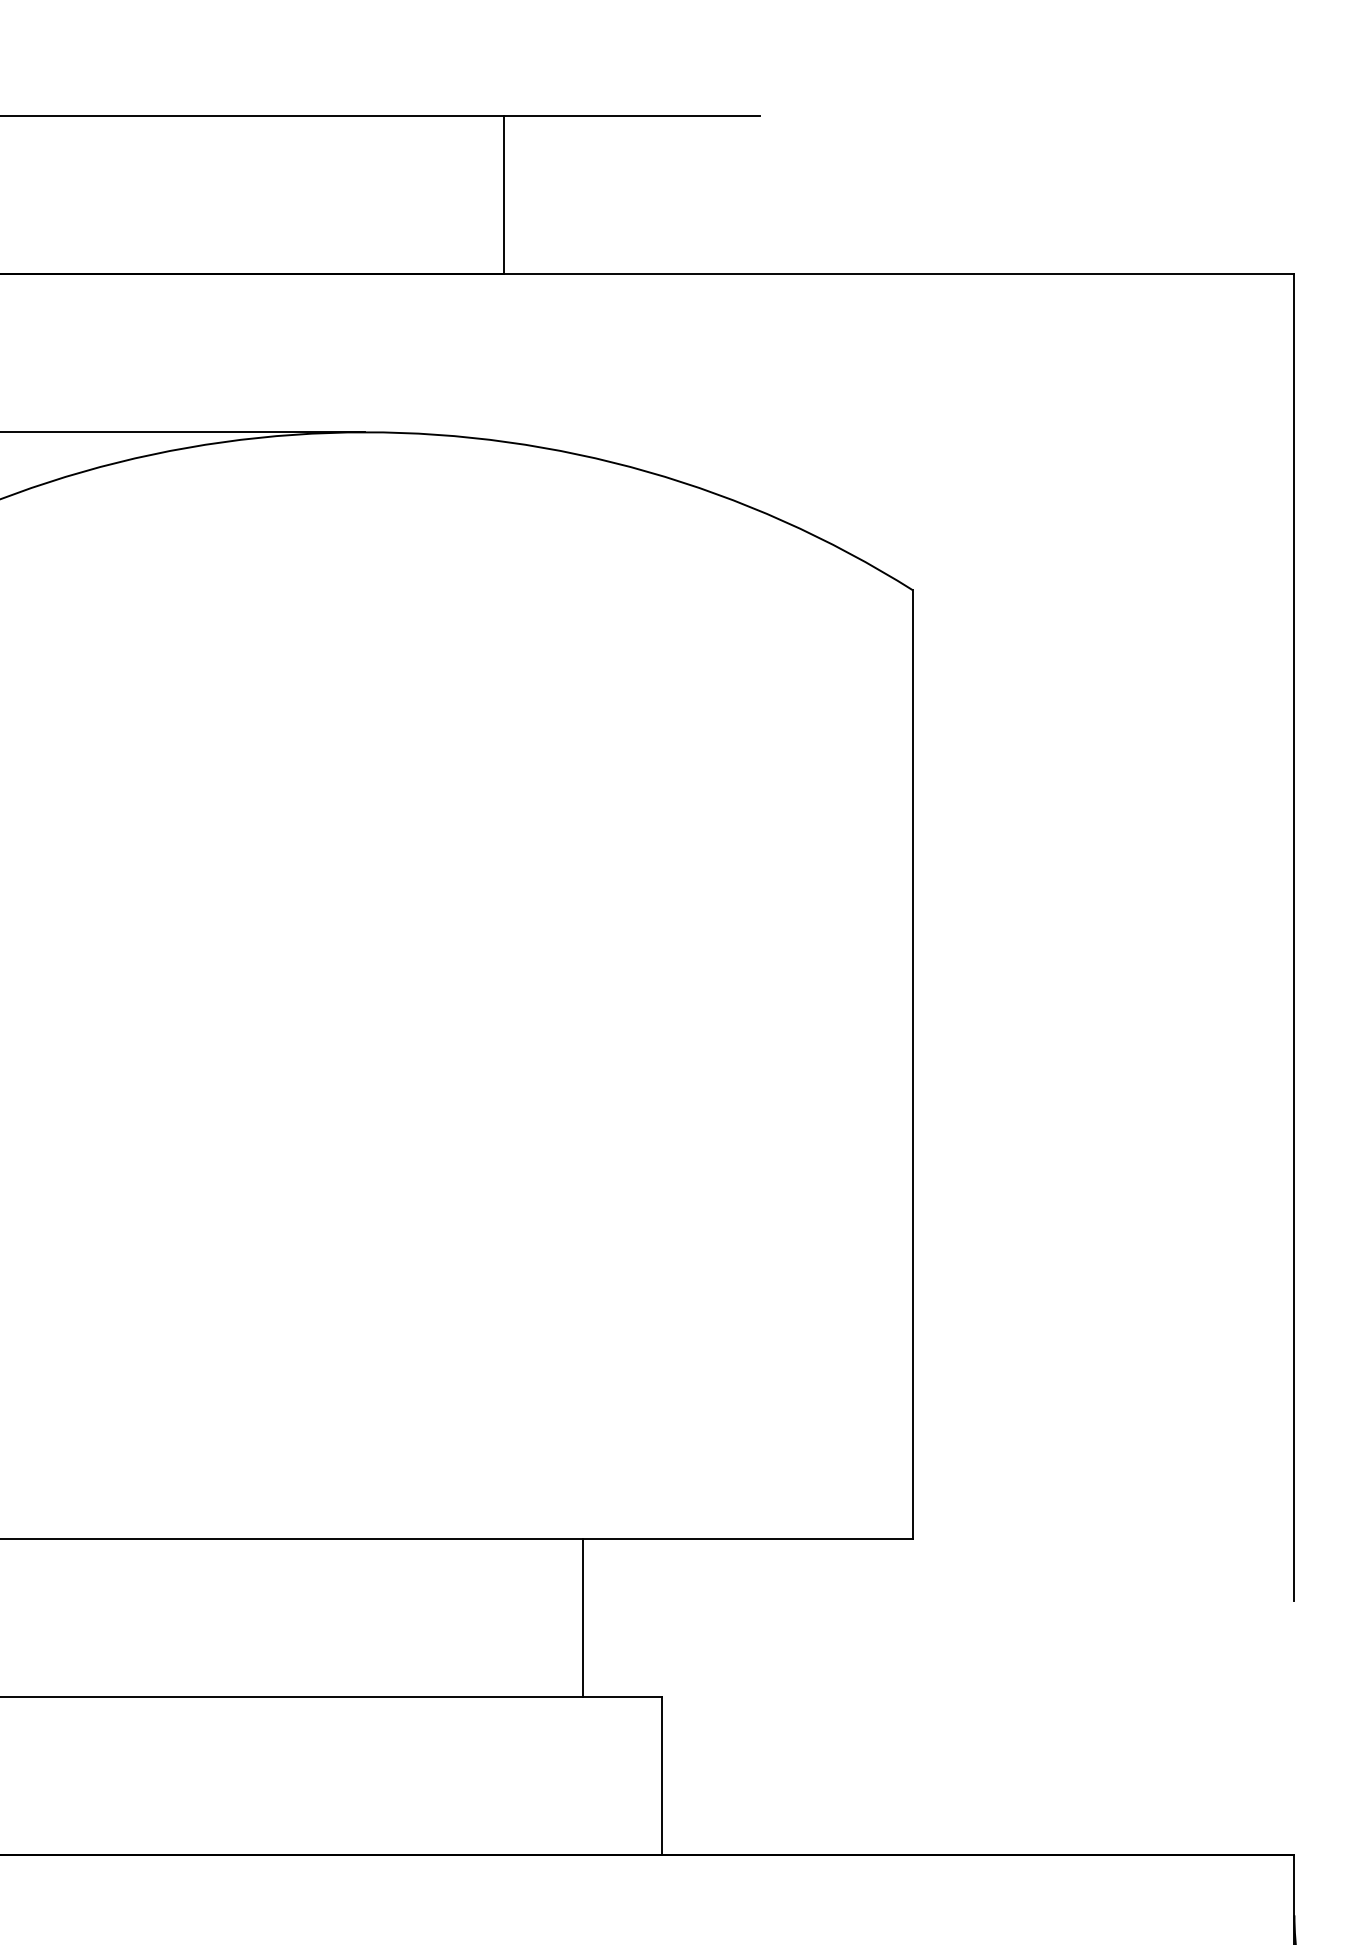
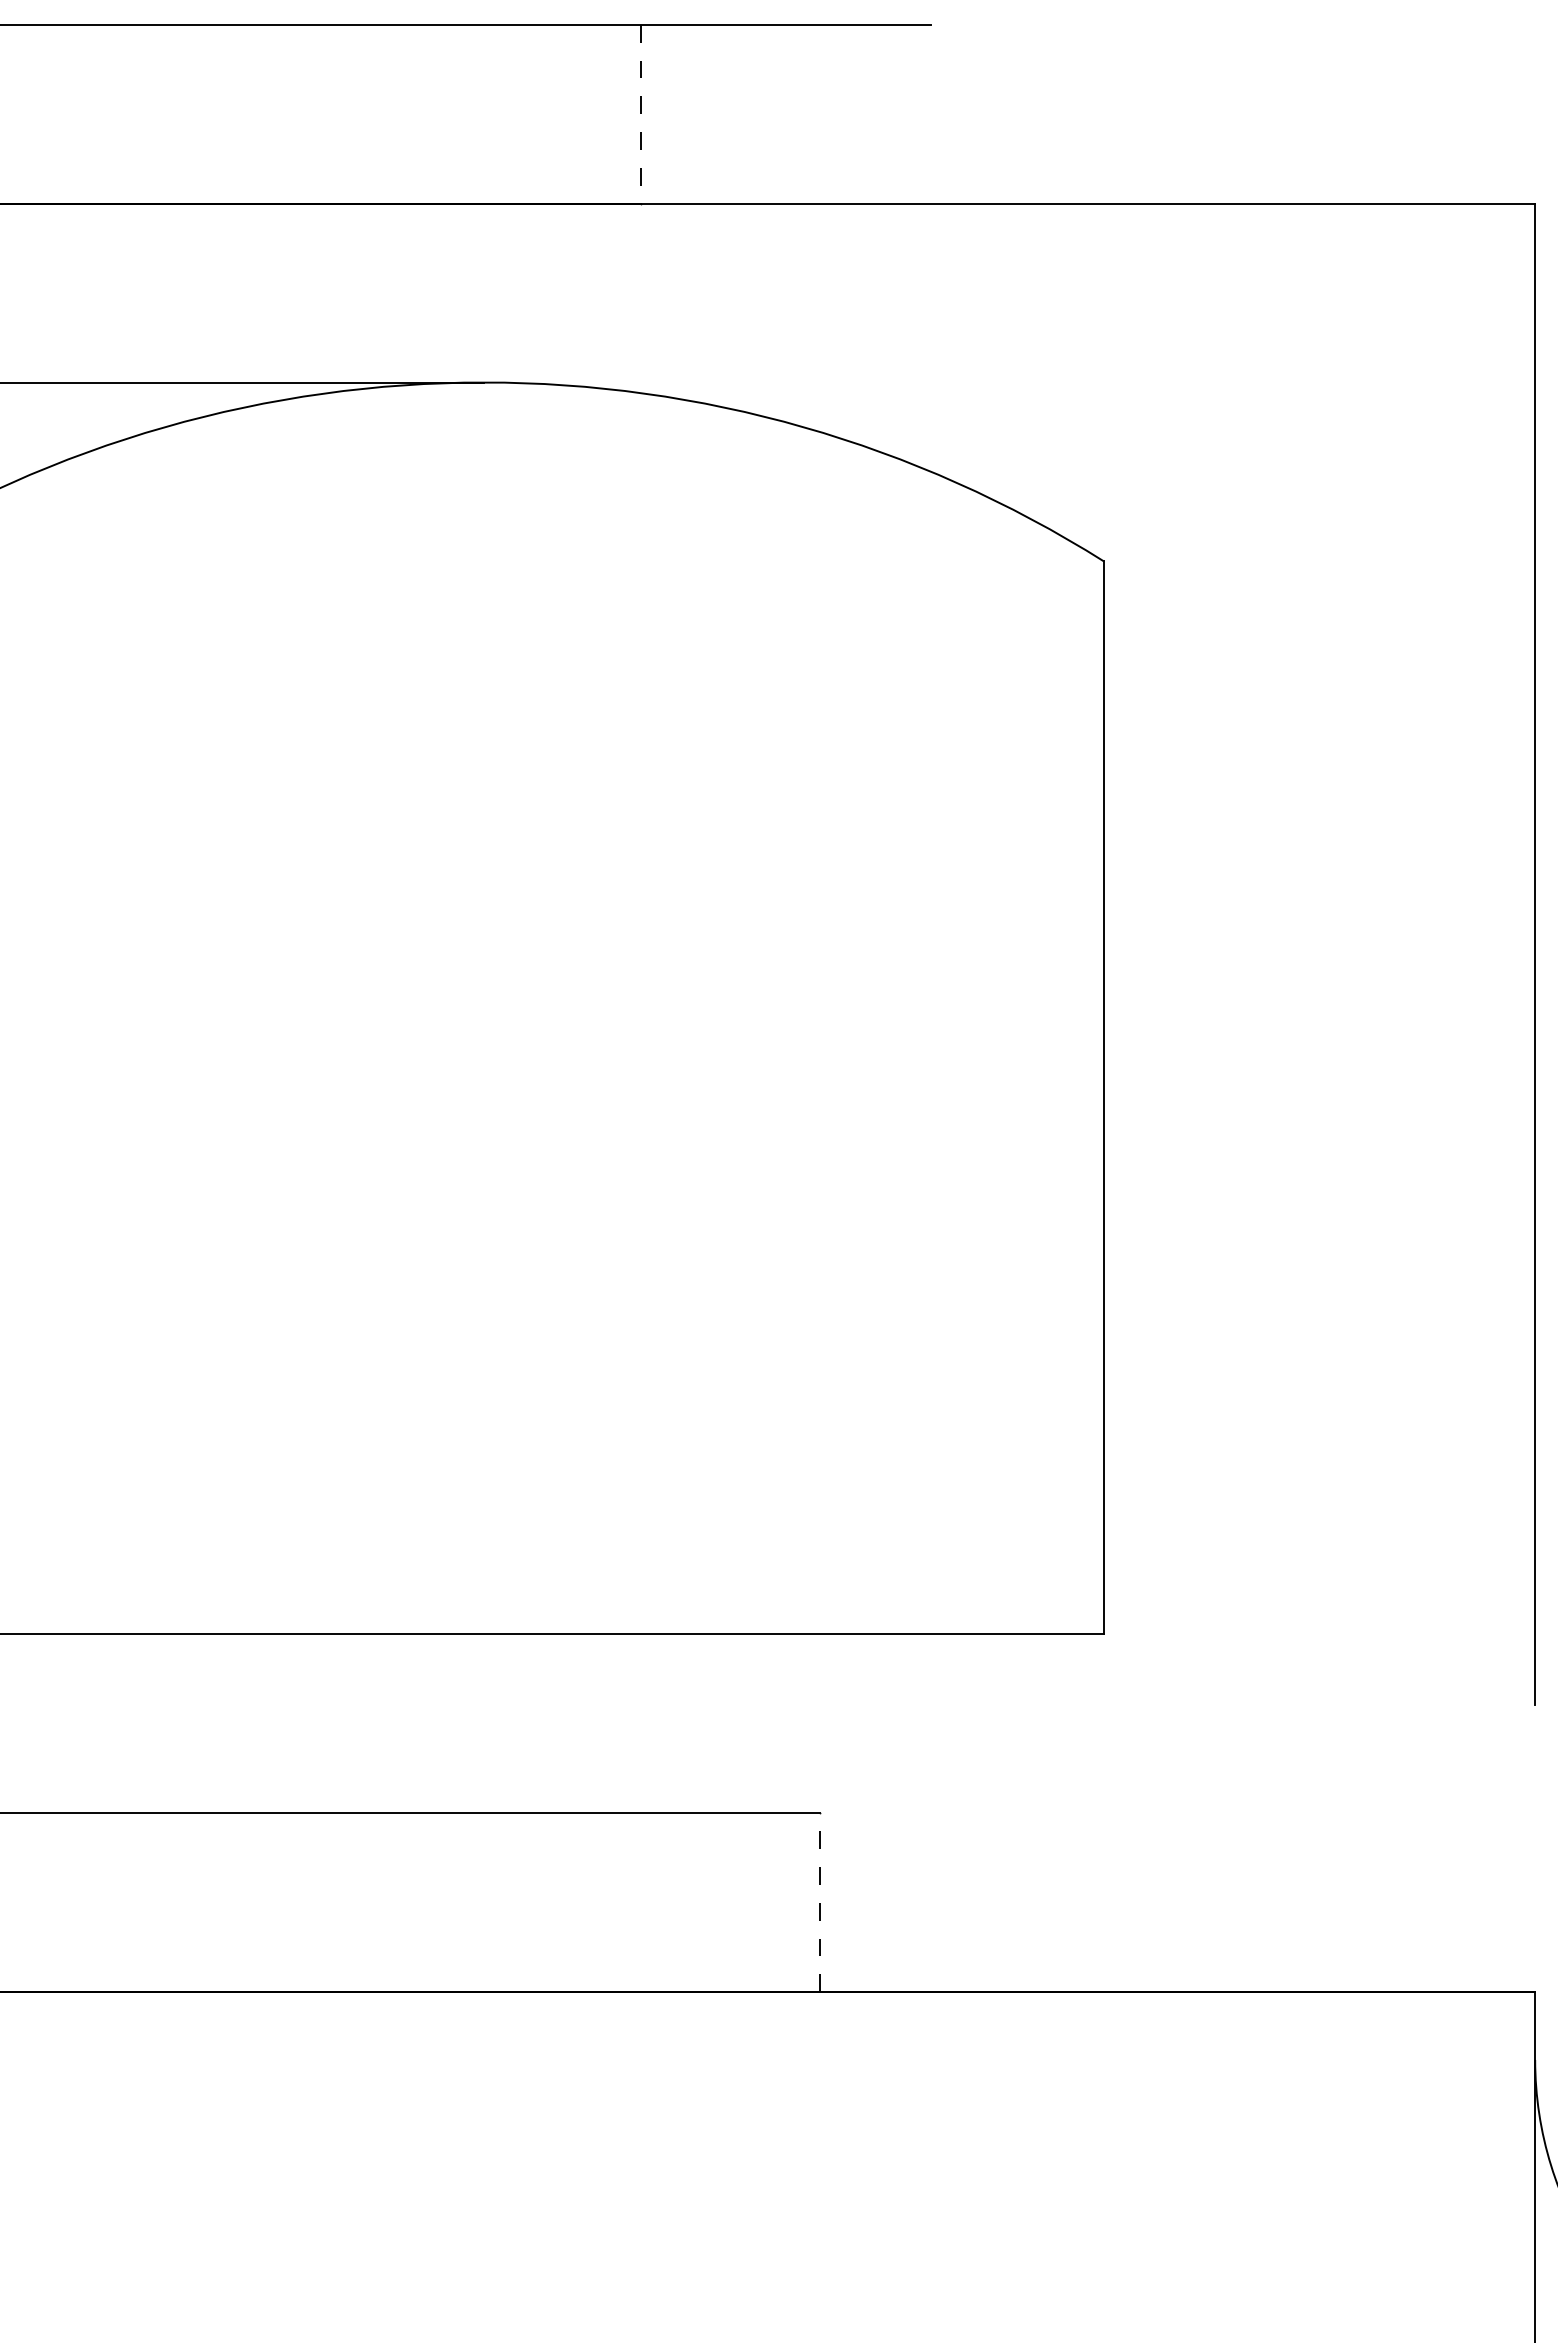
line: (503, 195) -> (640, 114), solid -> dashed
line: (583, 1617) -> (730, 1723), removed
line: (661, 1776) -> (819, 1902), solid -> dashed

